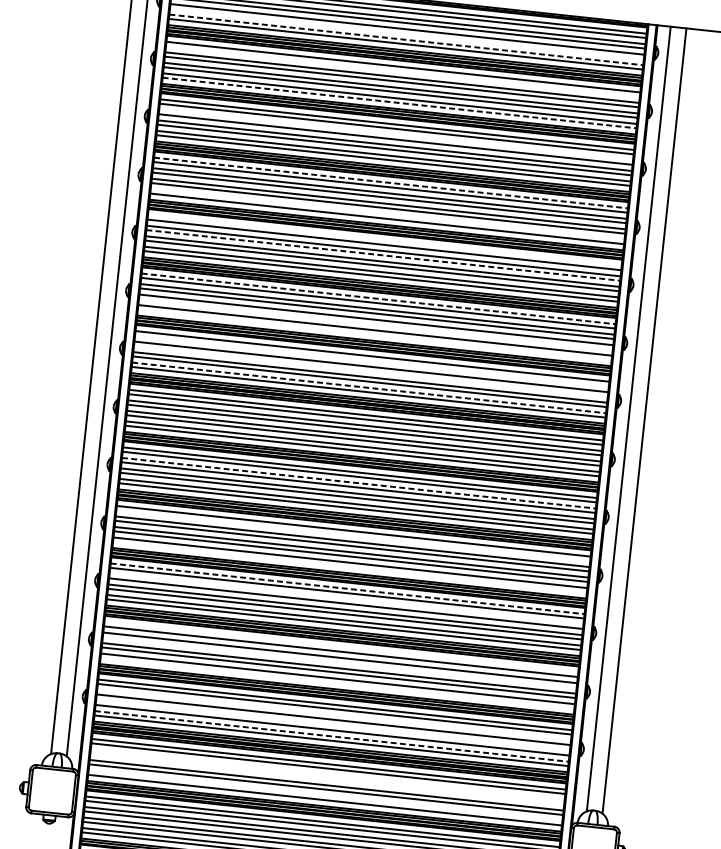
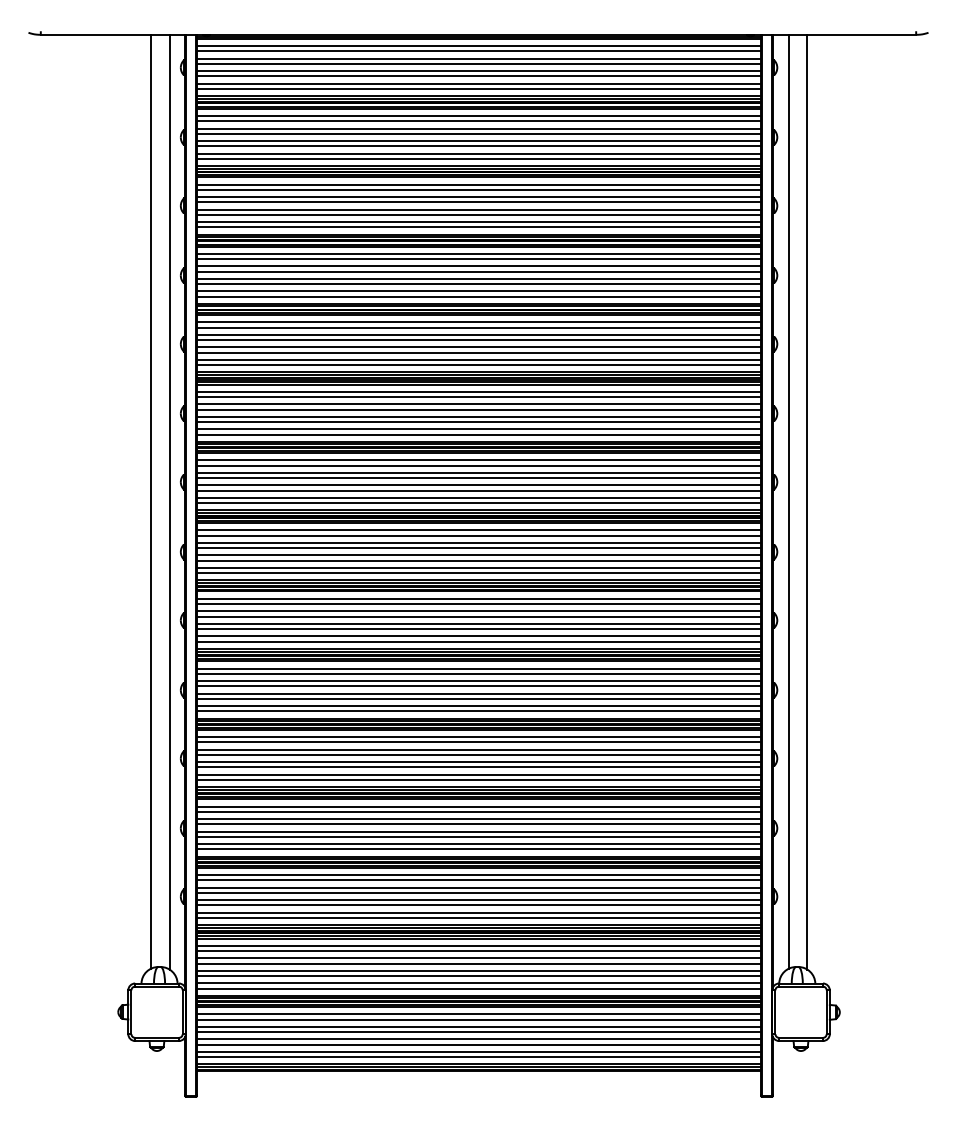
line: (407, 33) -> (479, 76), added
line: (406, 39) -> (479, 83), dashed -> solid
line: (403, 71) -> (479, 121), added
line: (399, 102) -> (479, 158), dashed -> solid
line: (396, 135) -> (479, 197), added
line: (391, 182) -> (479, 253), dashed -> solid
line: (388, 214) -> (479, 291), added
line: (385, 240) -> (479, 322), added
line: (383, 255) -> (479, 340), dashed -> solid
line: (379, 298) -> (479, 391), dashed -> solid
line: (376, 324) -> (479, 422), added
line: (375, 334) -> (479, 434), added
line: (372, 360) -> (479, 465), added
line: (371, 371) -> (479, 478), added
line: (369, 387) -> (479, 497), dashed -> solid
line: (359, 483) -> (479, 611), dashed -> solid
line: (353, 535) -> (479, 673), added
line: (350, 567) -> (479, 711), added
line: (347, 589) -> (479, 737), dashed -> solid
line: (346, 599) -> (479, 749), added
line: (341, 647) -> (479, 806), added
line: (340, 662) -> (479, 824), added
line: (337, 683) -> (479, 849), added
line: (334, 715) -> (479, 887), added
line: (333, 726) -> (479, 900), added
line: (332, 736) -> (479, 912), dashed -> solid
line: (328, 774) -> (479, 958), added
line: (327, 779) -> (479, 963), added
line: (325, 795) -> (479, 983), added

